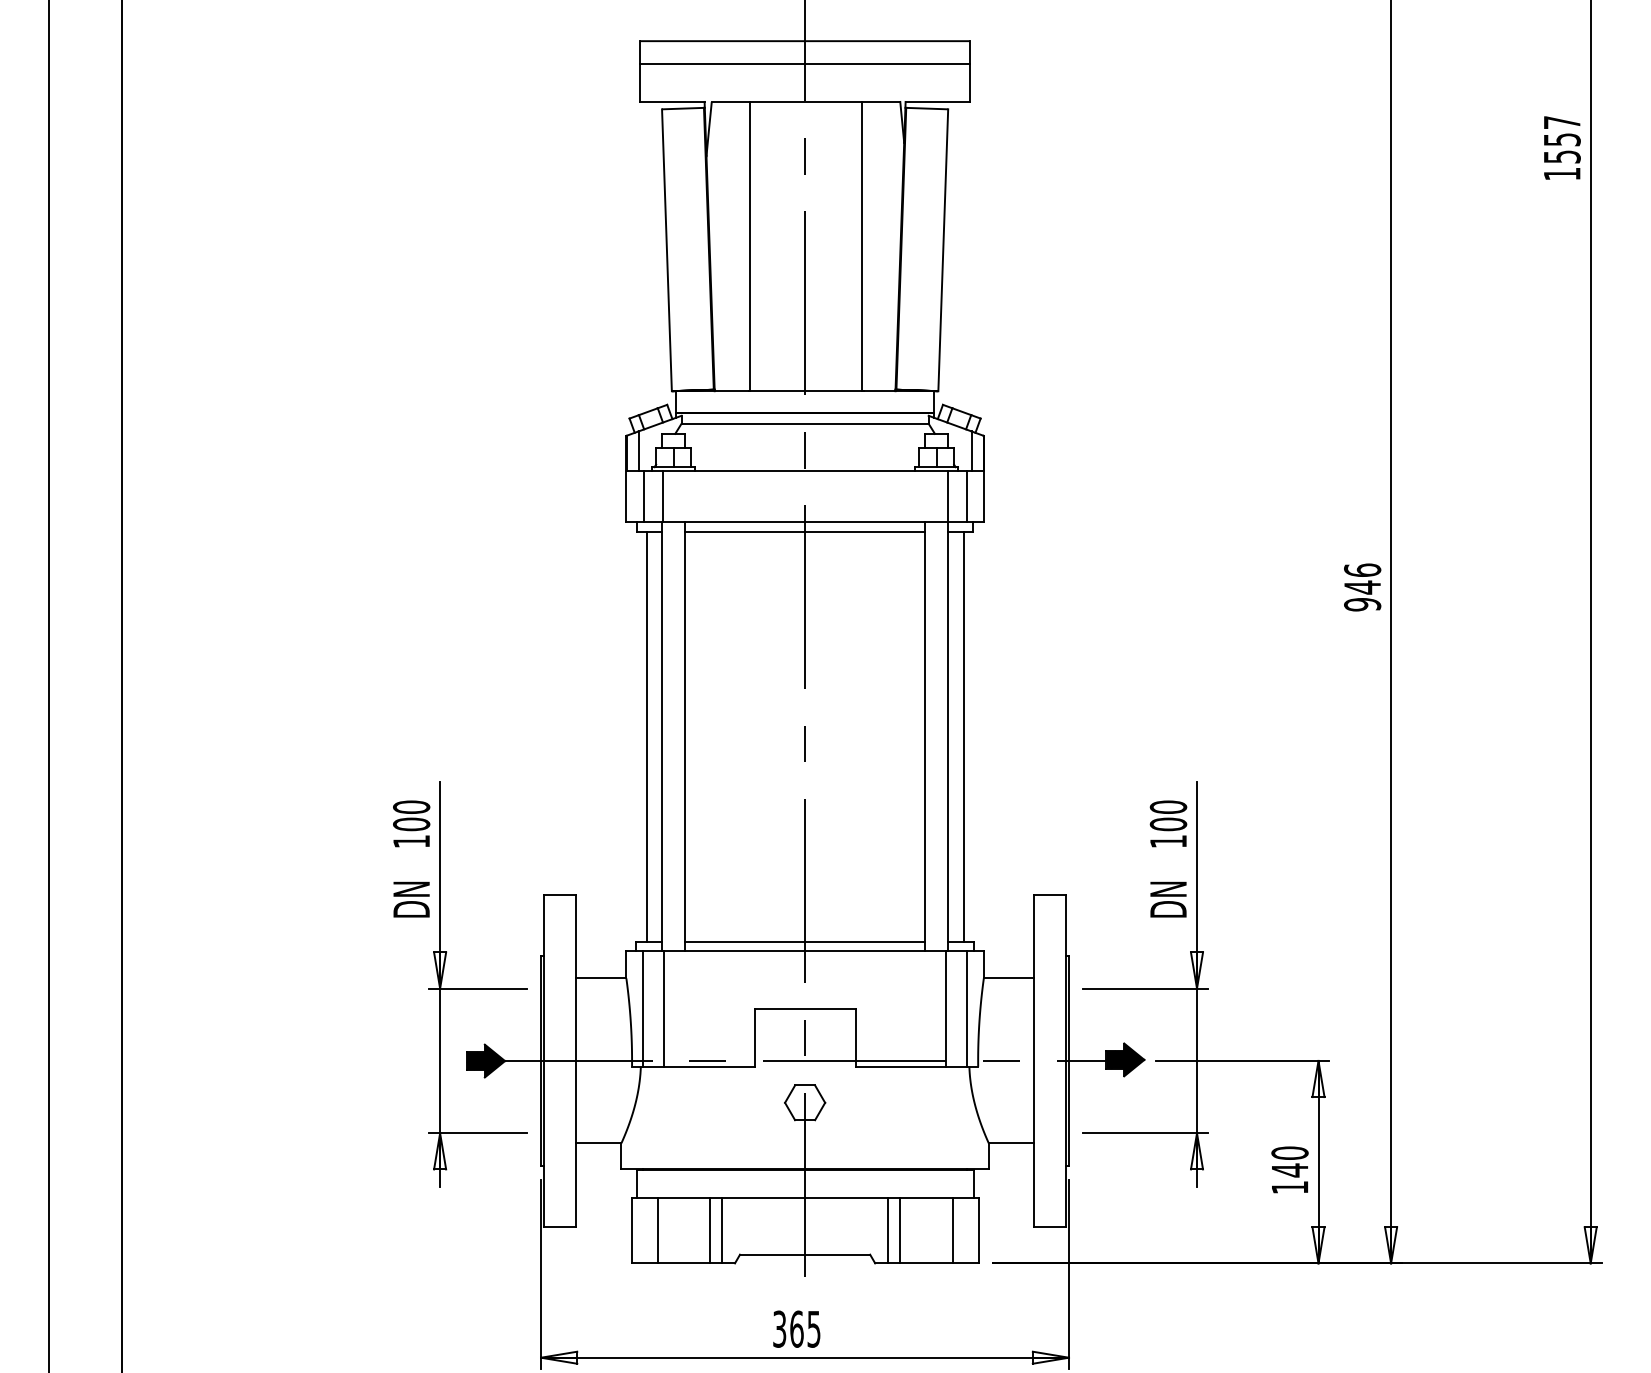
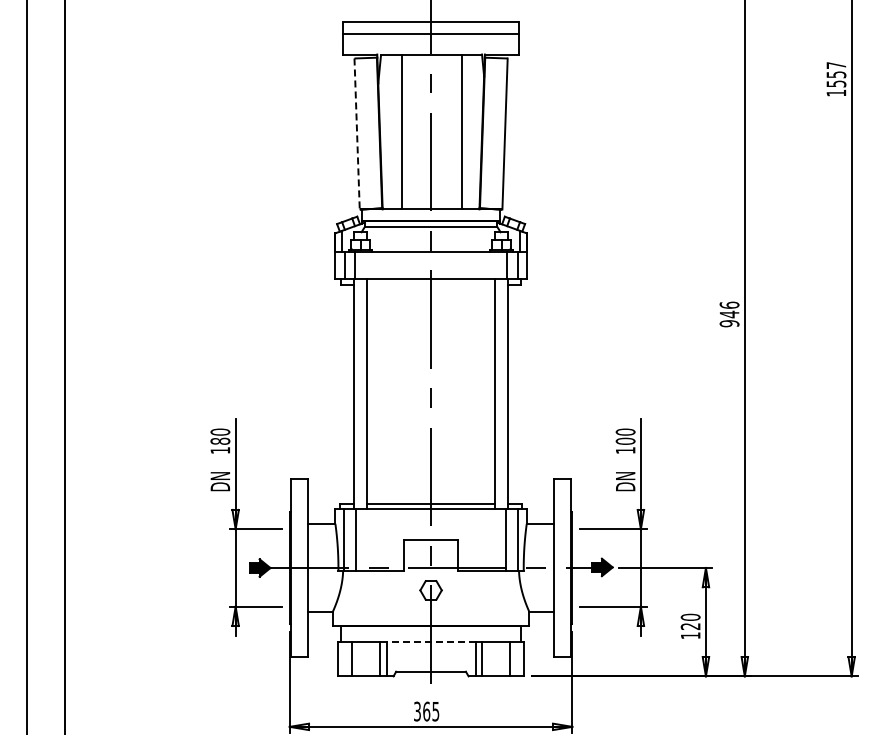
line: (667, 249) -> (357, 133), solid -> dashed
line: (804, 531) -> (430, 284), removed
line: (647, 736) -> (346, 394), removed
line: (962, 736) -> (515, 394), removed
text: (409, 822) -> (219, 440), 100 -> 180
text: (1289, 1170) -> (690, 626), 140 -> 120
line: (805, 1198) -> (431, 641), solid -> dashed

